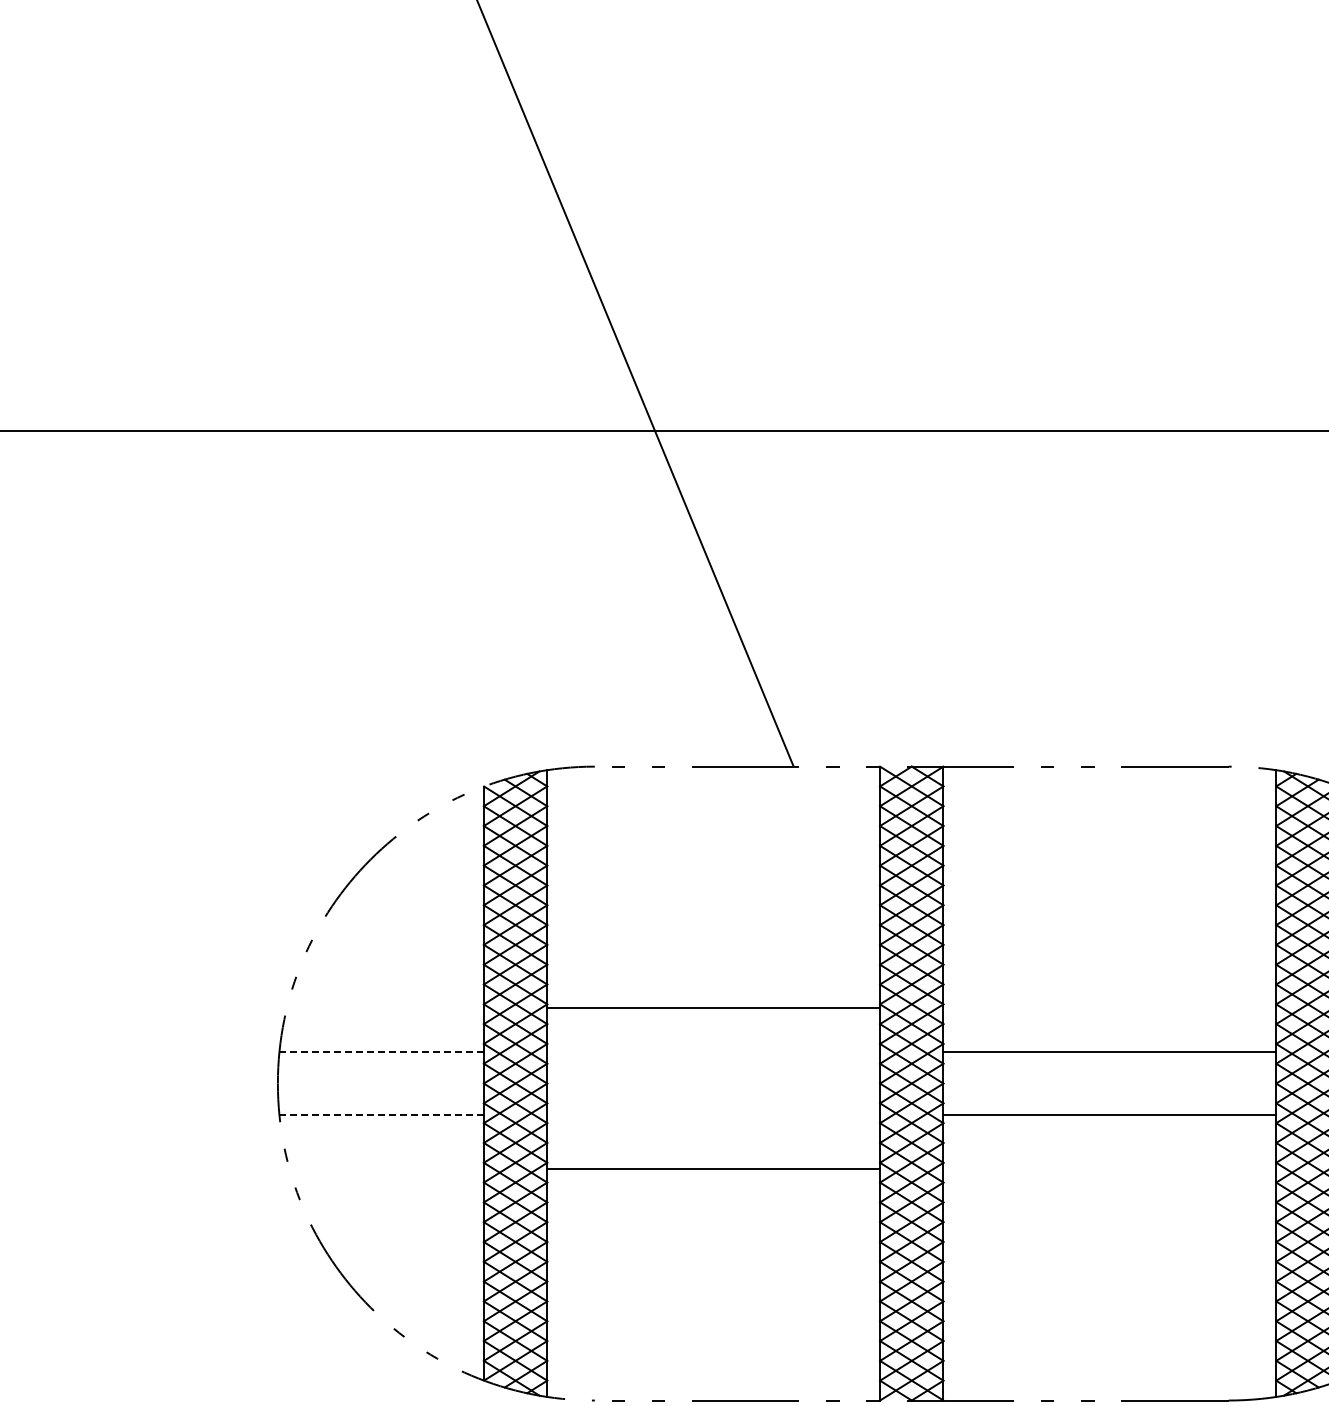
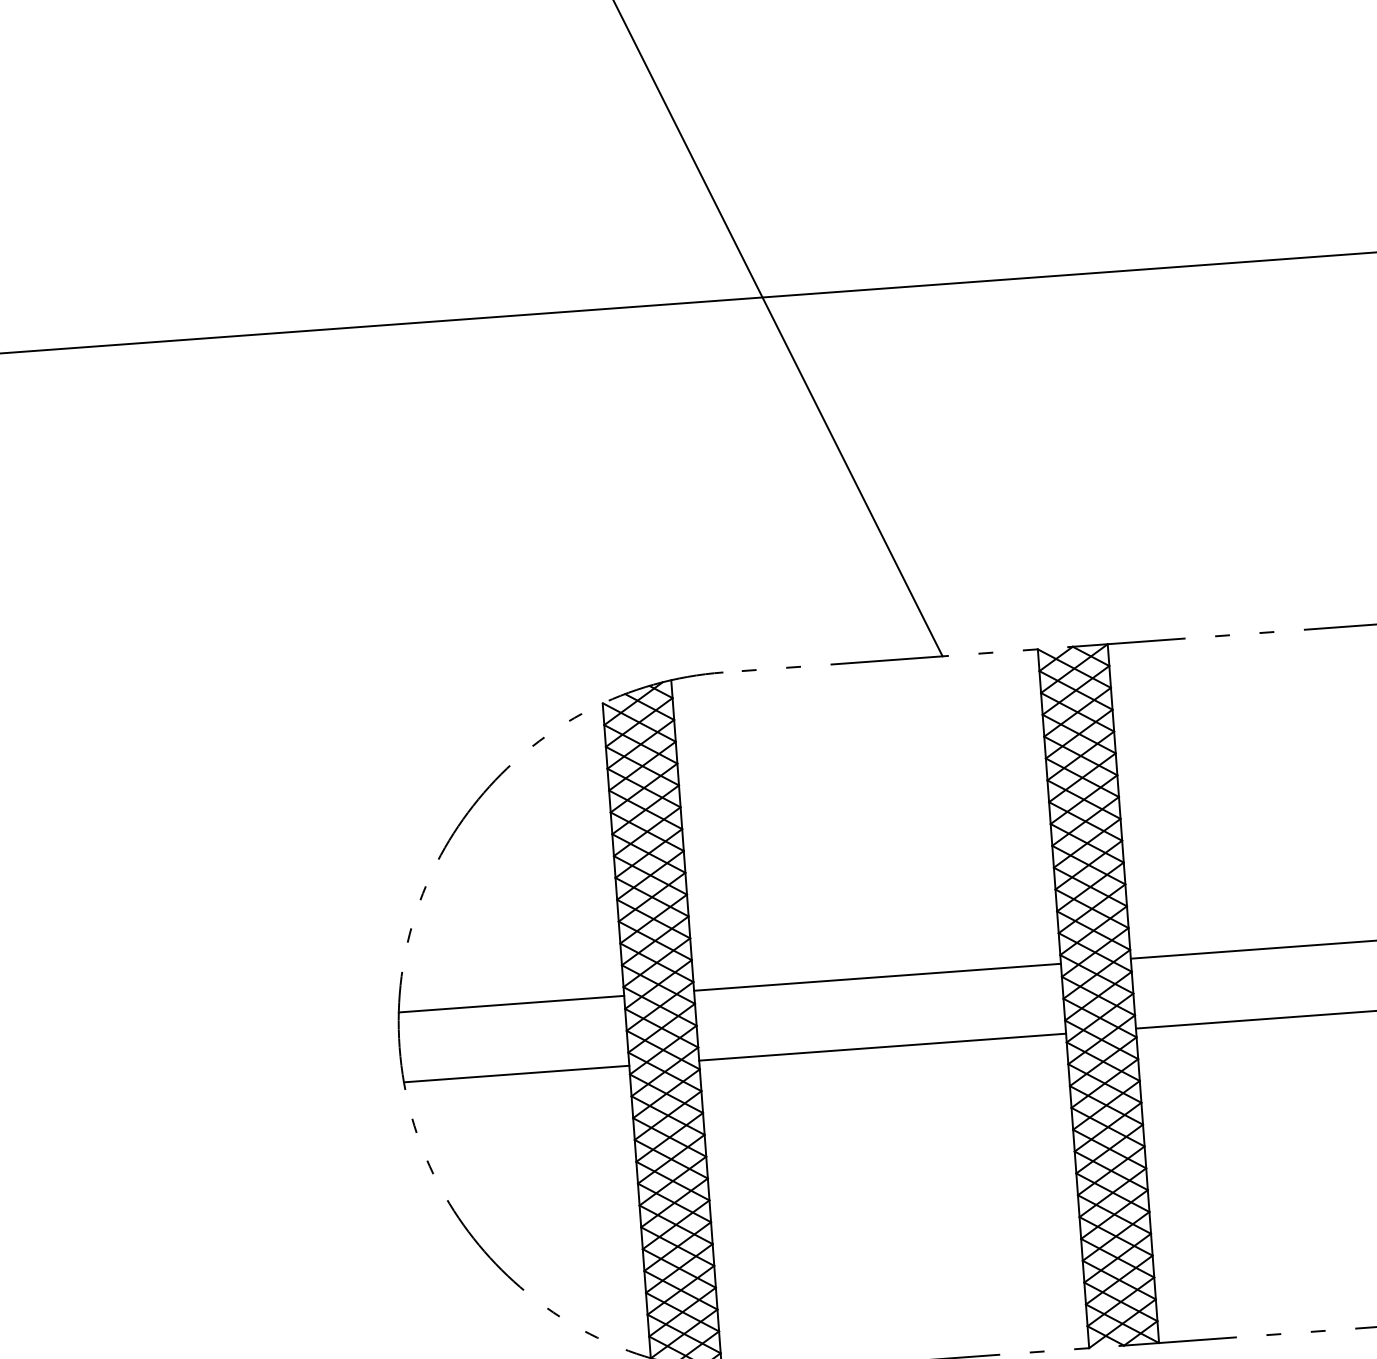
line: (713, 1007) -> (877, 976), moved
line: (382, 1051) -> (512, 1003), dashed -> solid
line: (382, 1115) -> (517, 1074), dashed -> solid
line: (713, 1169) -> (882, 1047), moved

